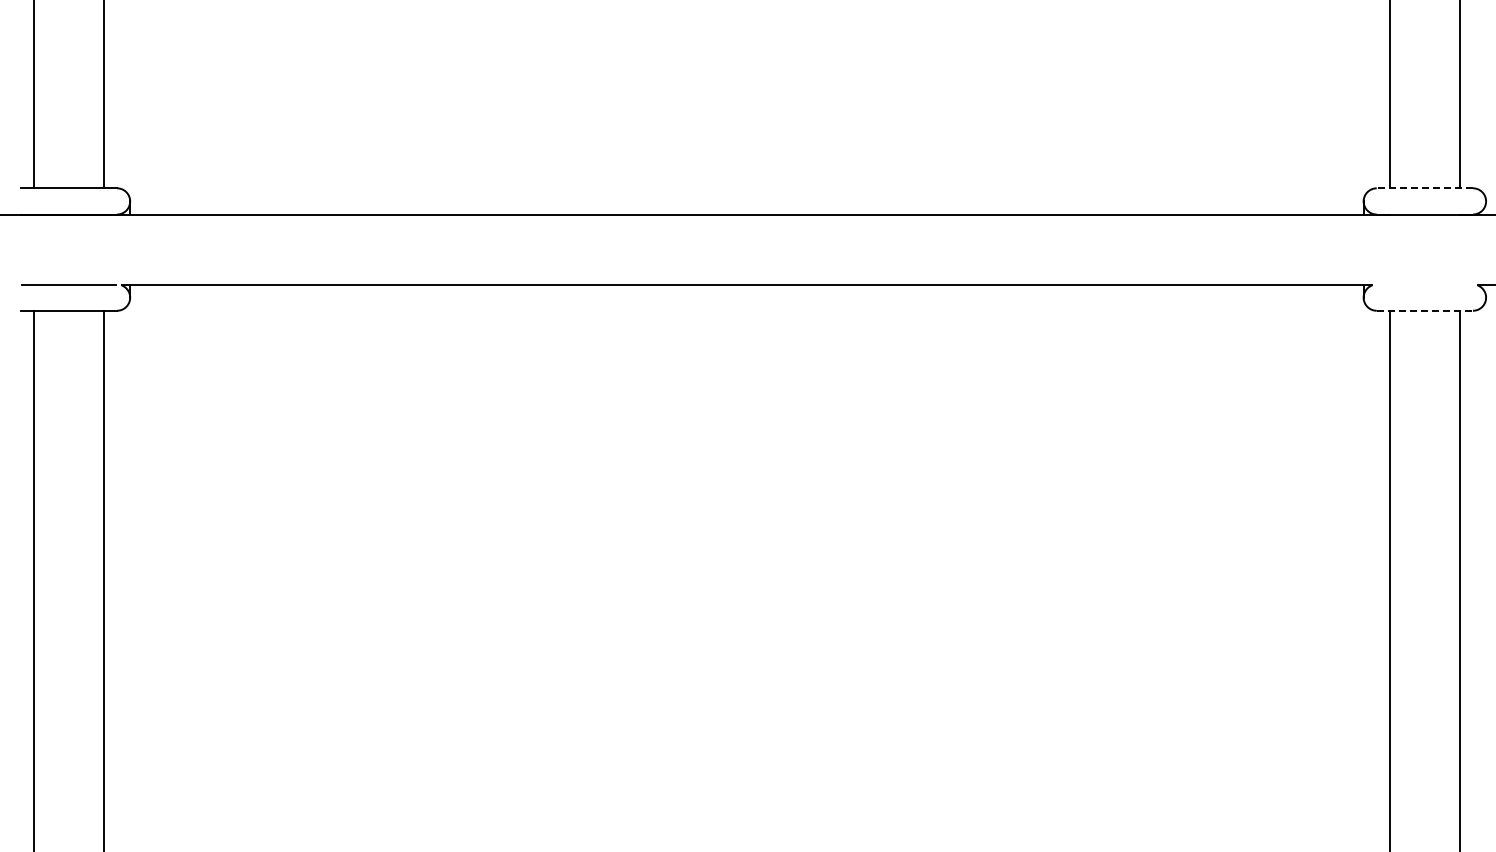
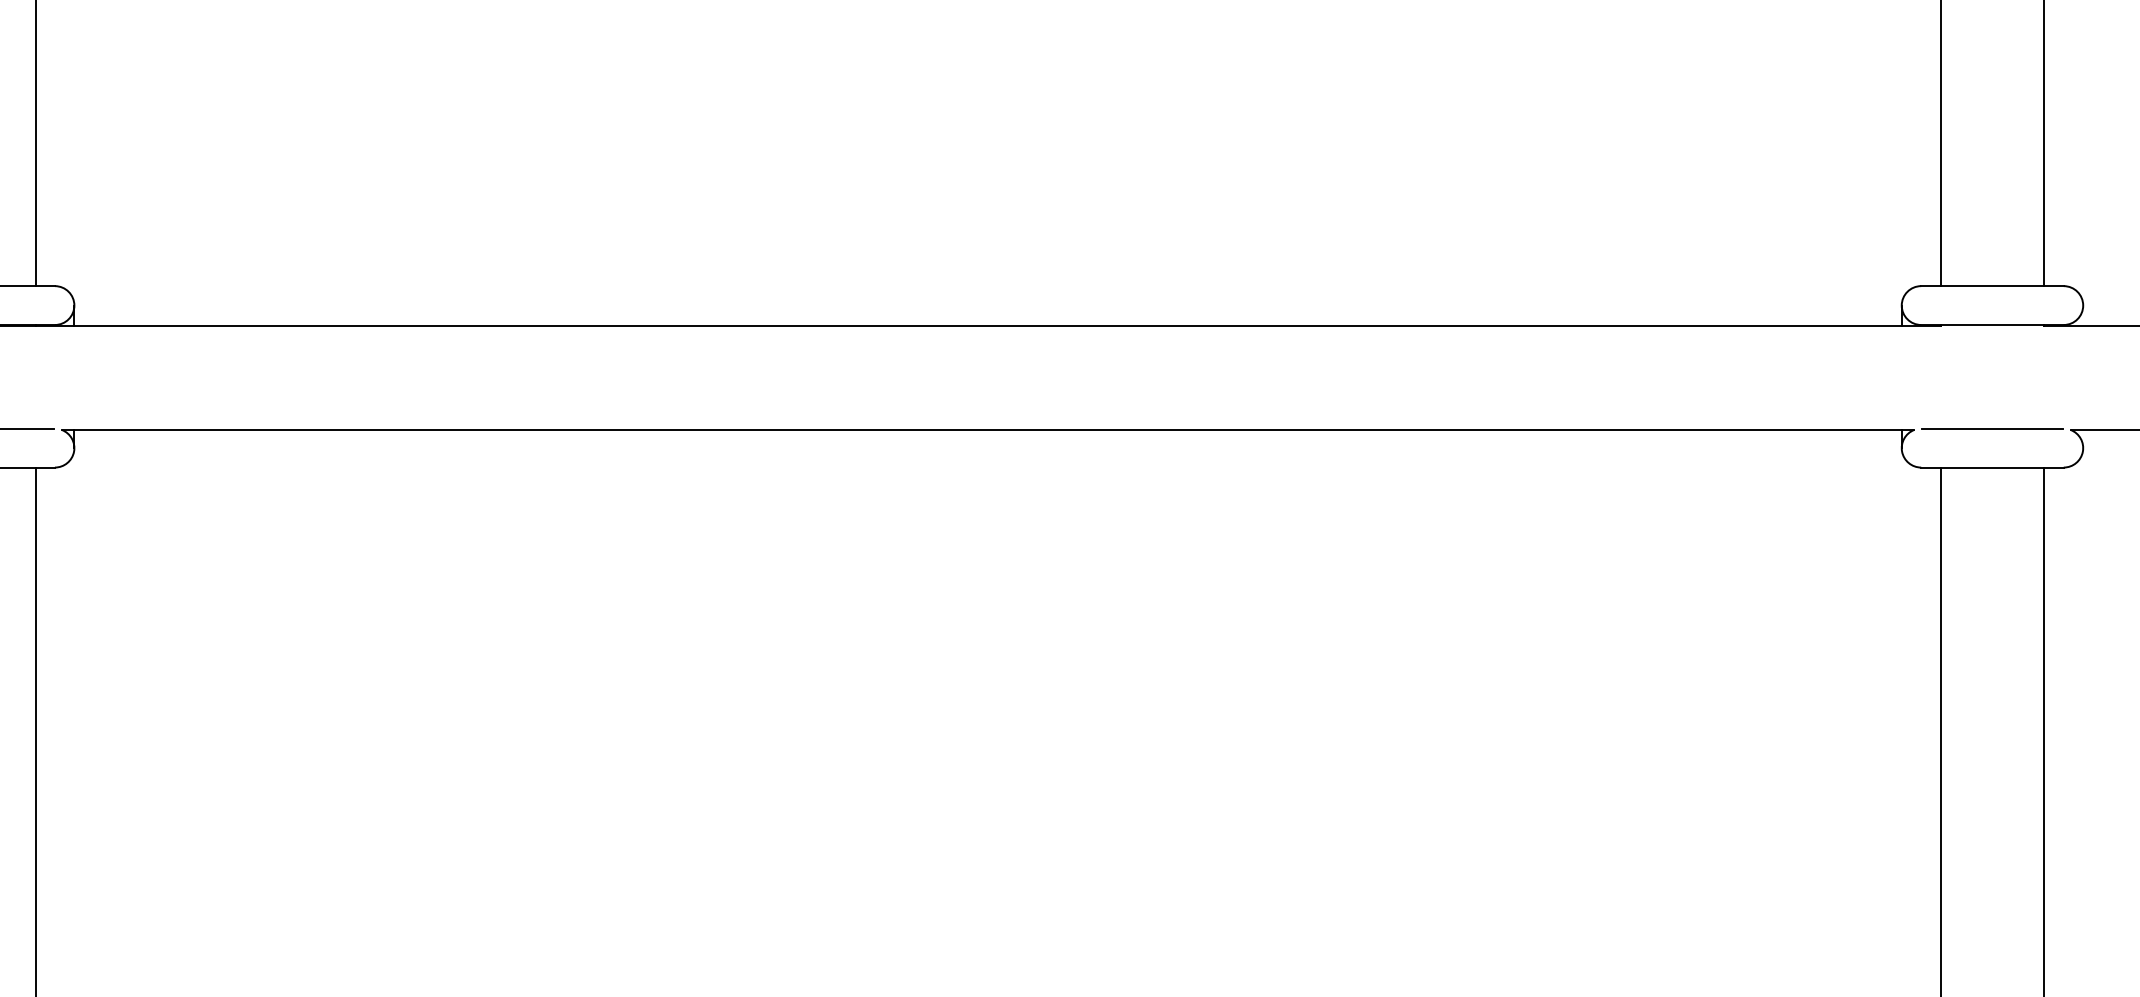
line: (1424, 188) -> (1991, 286), dashed -> solid
line: (1424, 284) -> (1991, 428), added
line: (1425, 310) -> (1993, 467), dashed -> solid

